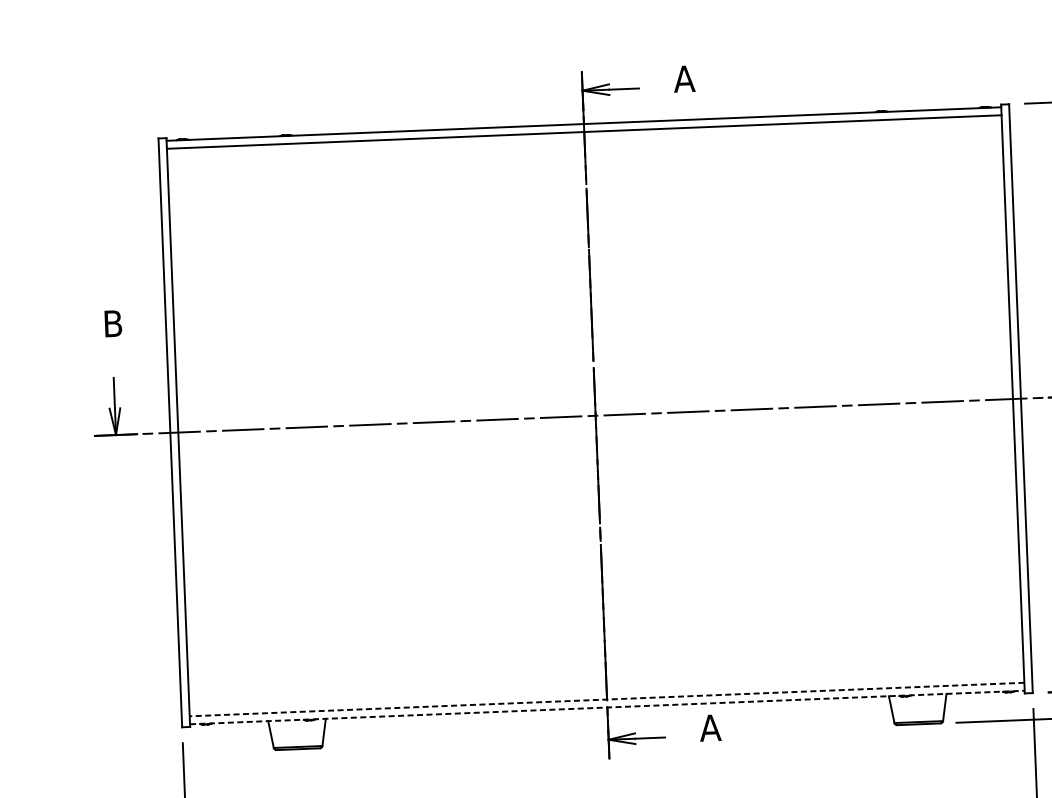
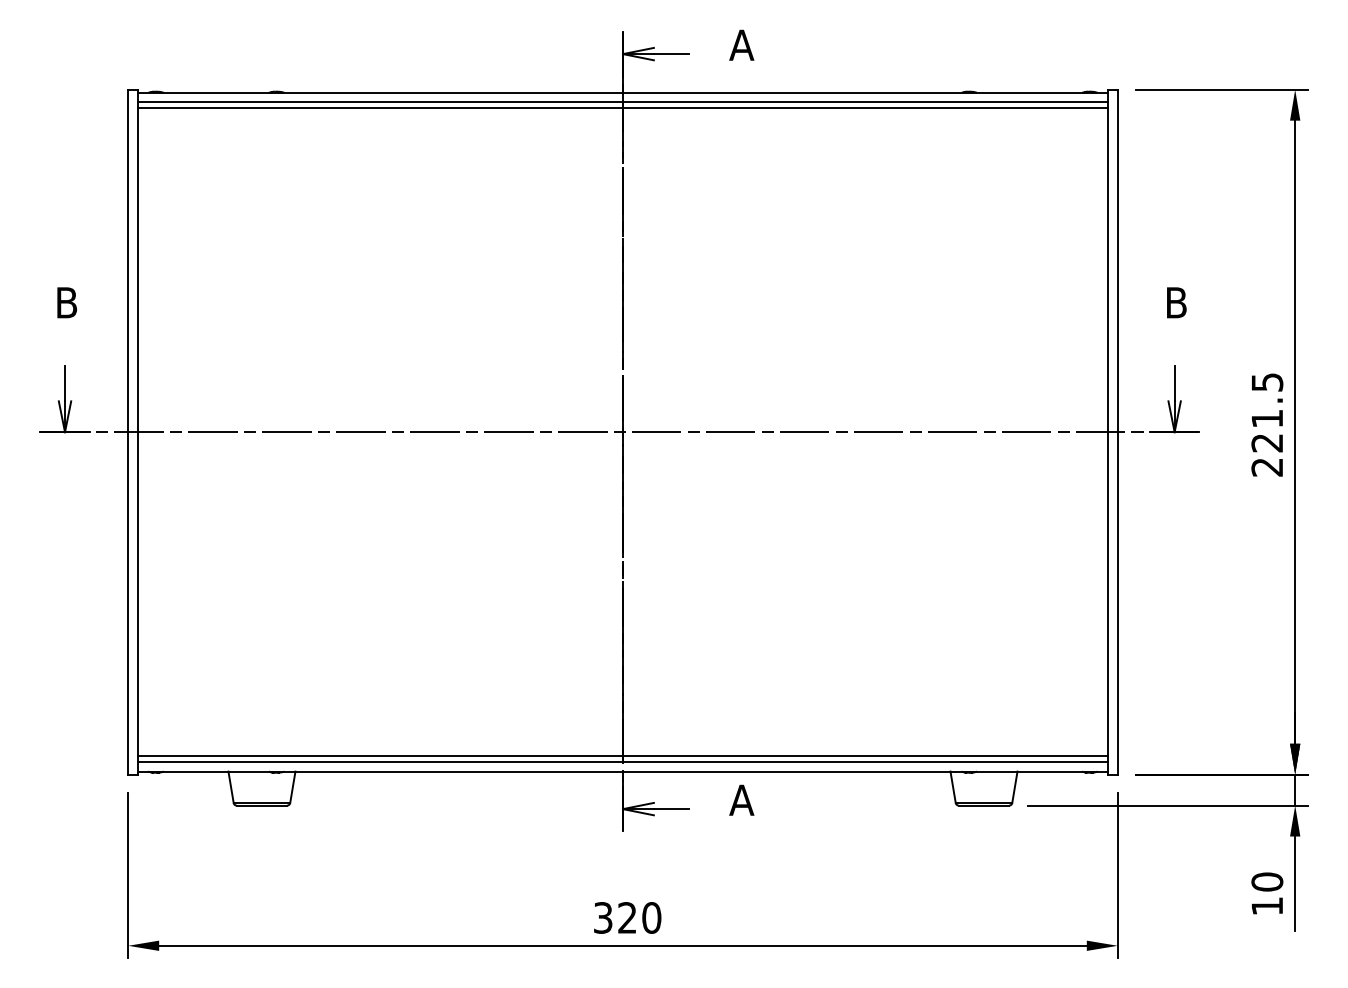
line: (584, 137) -> (622, 108), added
line: (606, 694) -> (622, 756), added
line: (606, 699) -> (622, 762), dashed -> solid
line: (607, 707) -> (623, 771), dashed -> solid

